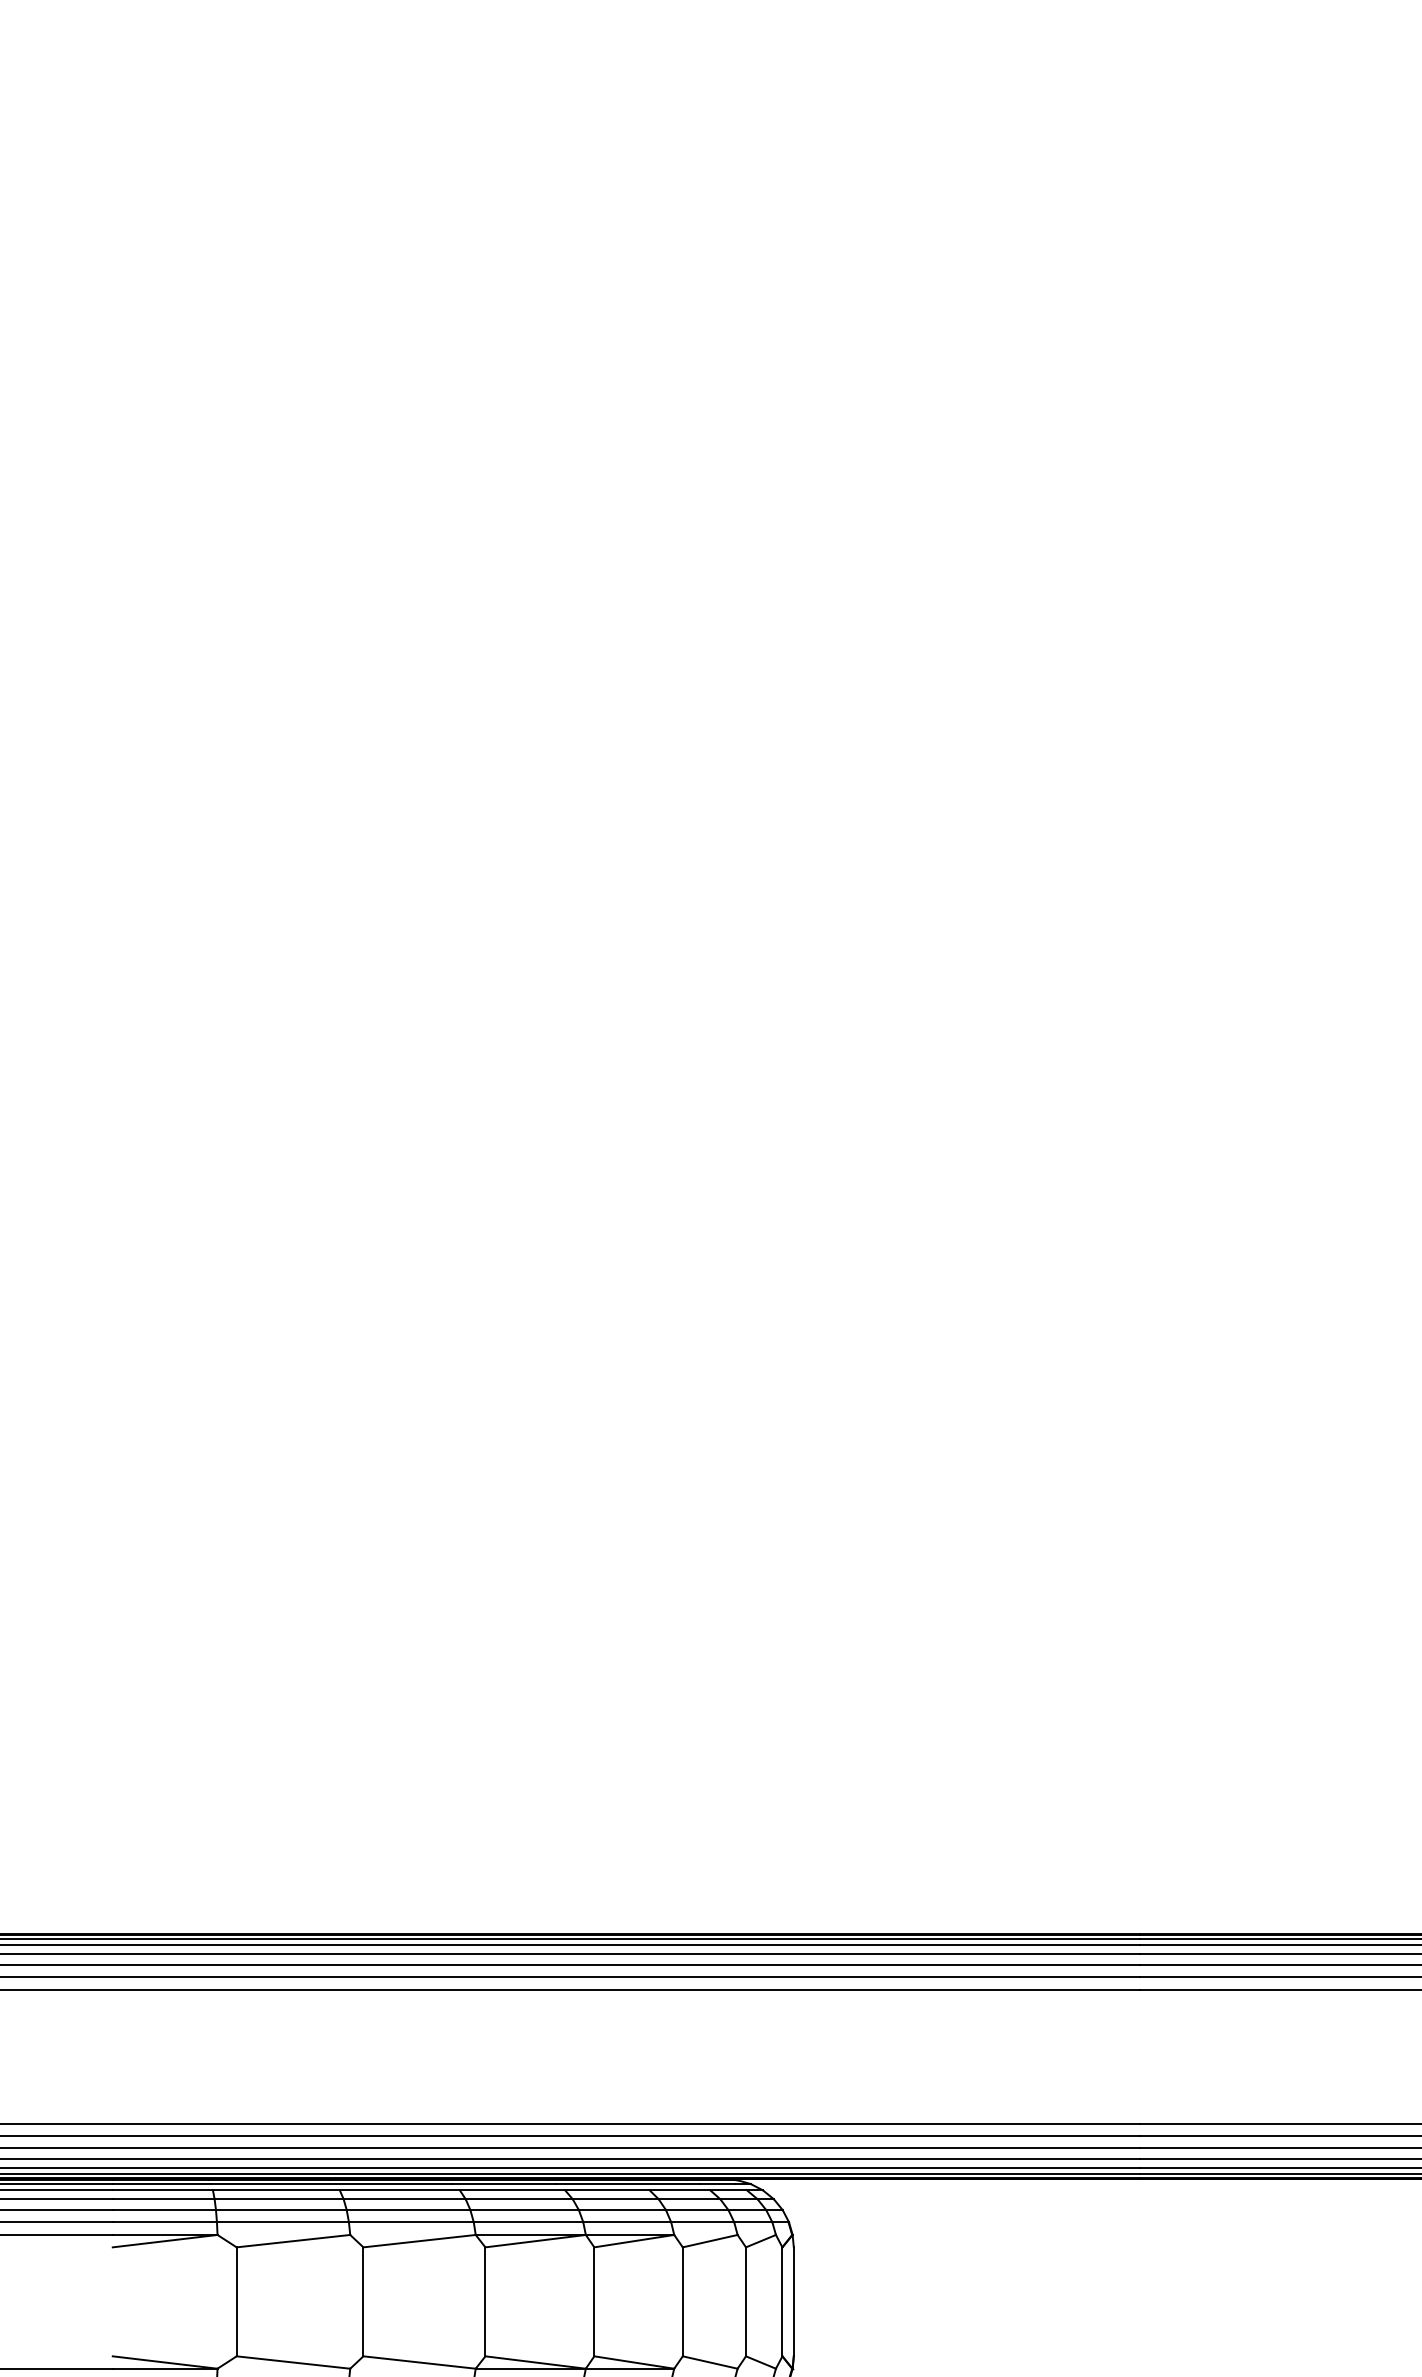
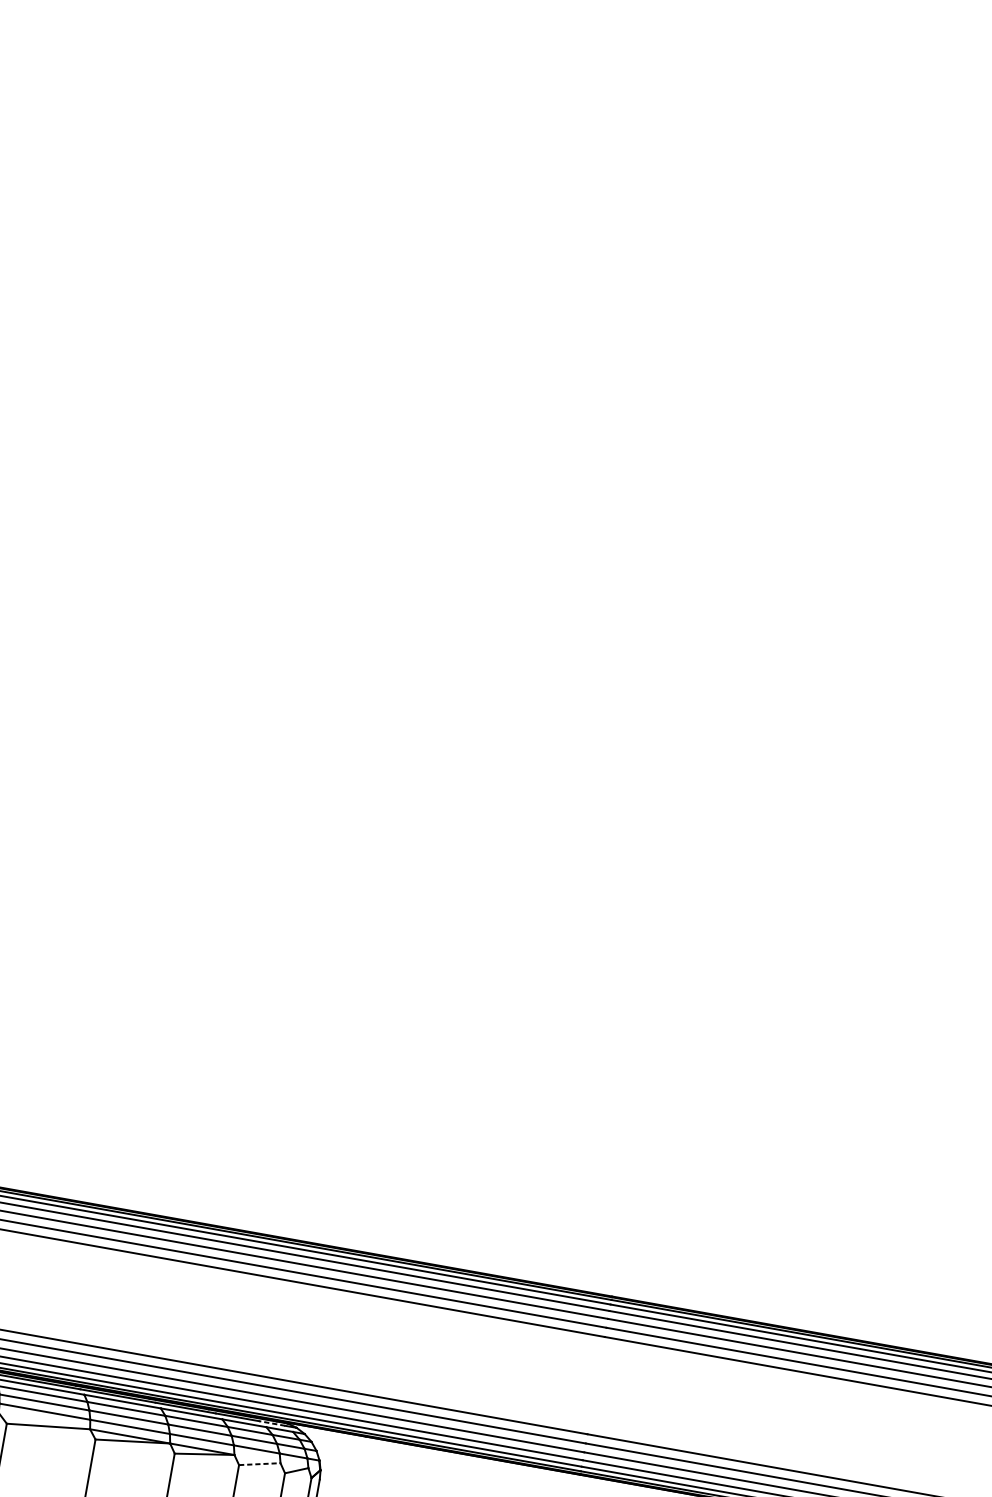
line: (717, 2184) -> (272, 1423), solid -> dashed
line: (710, 2241) -> (259, 1464), solid -> dashed

